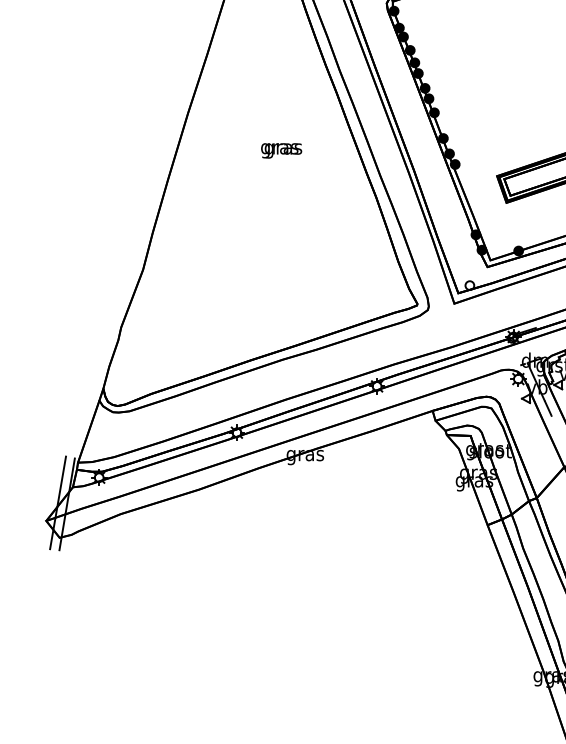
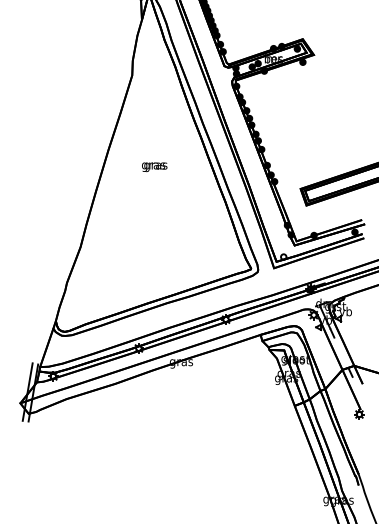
text: (281, 151) -> (154, 167), moved

